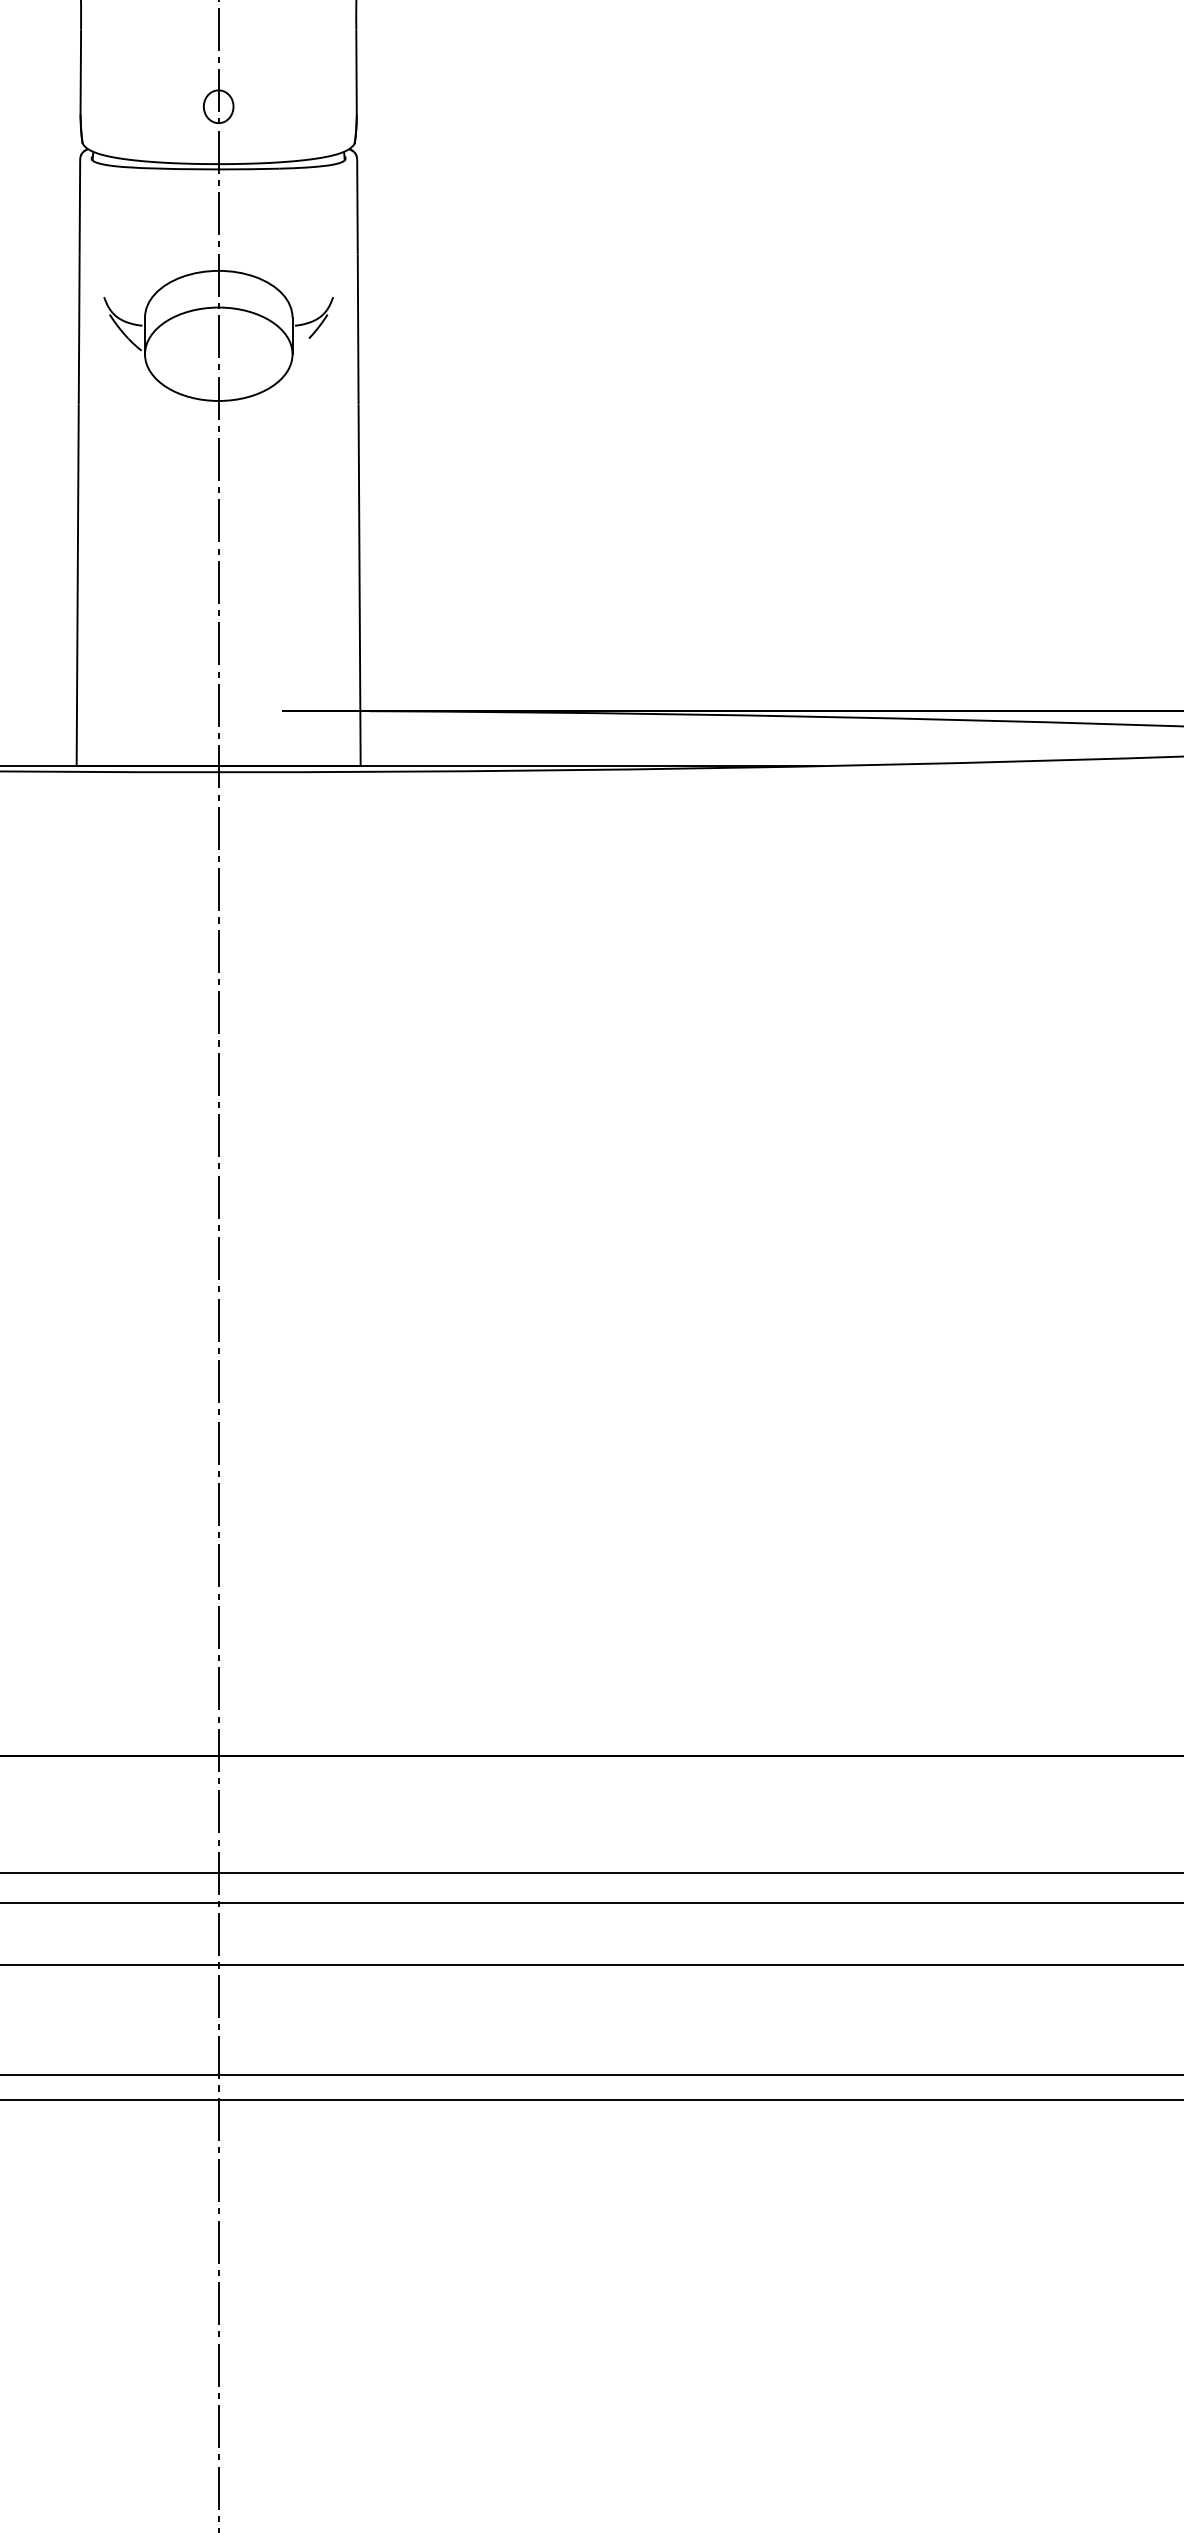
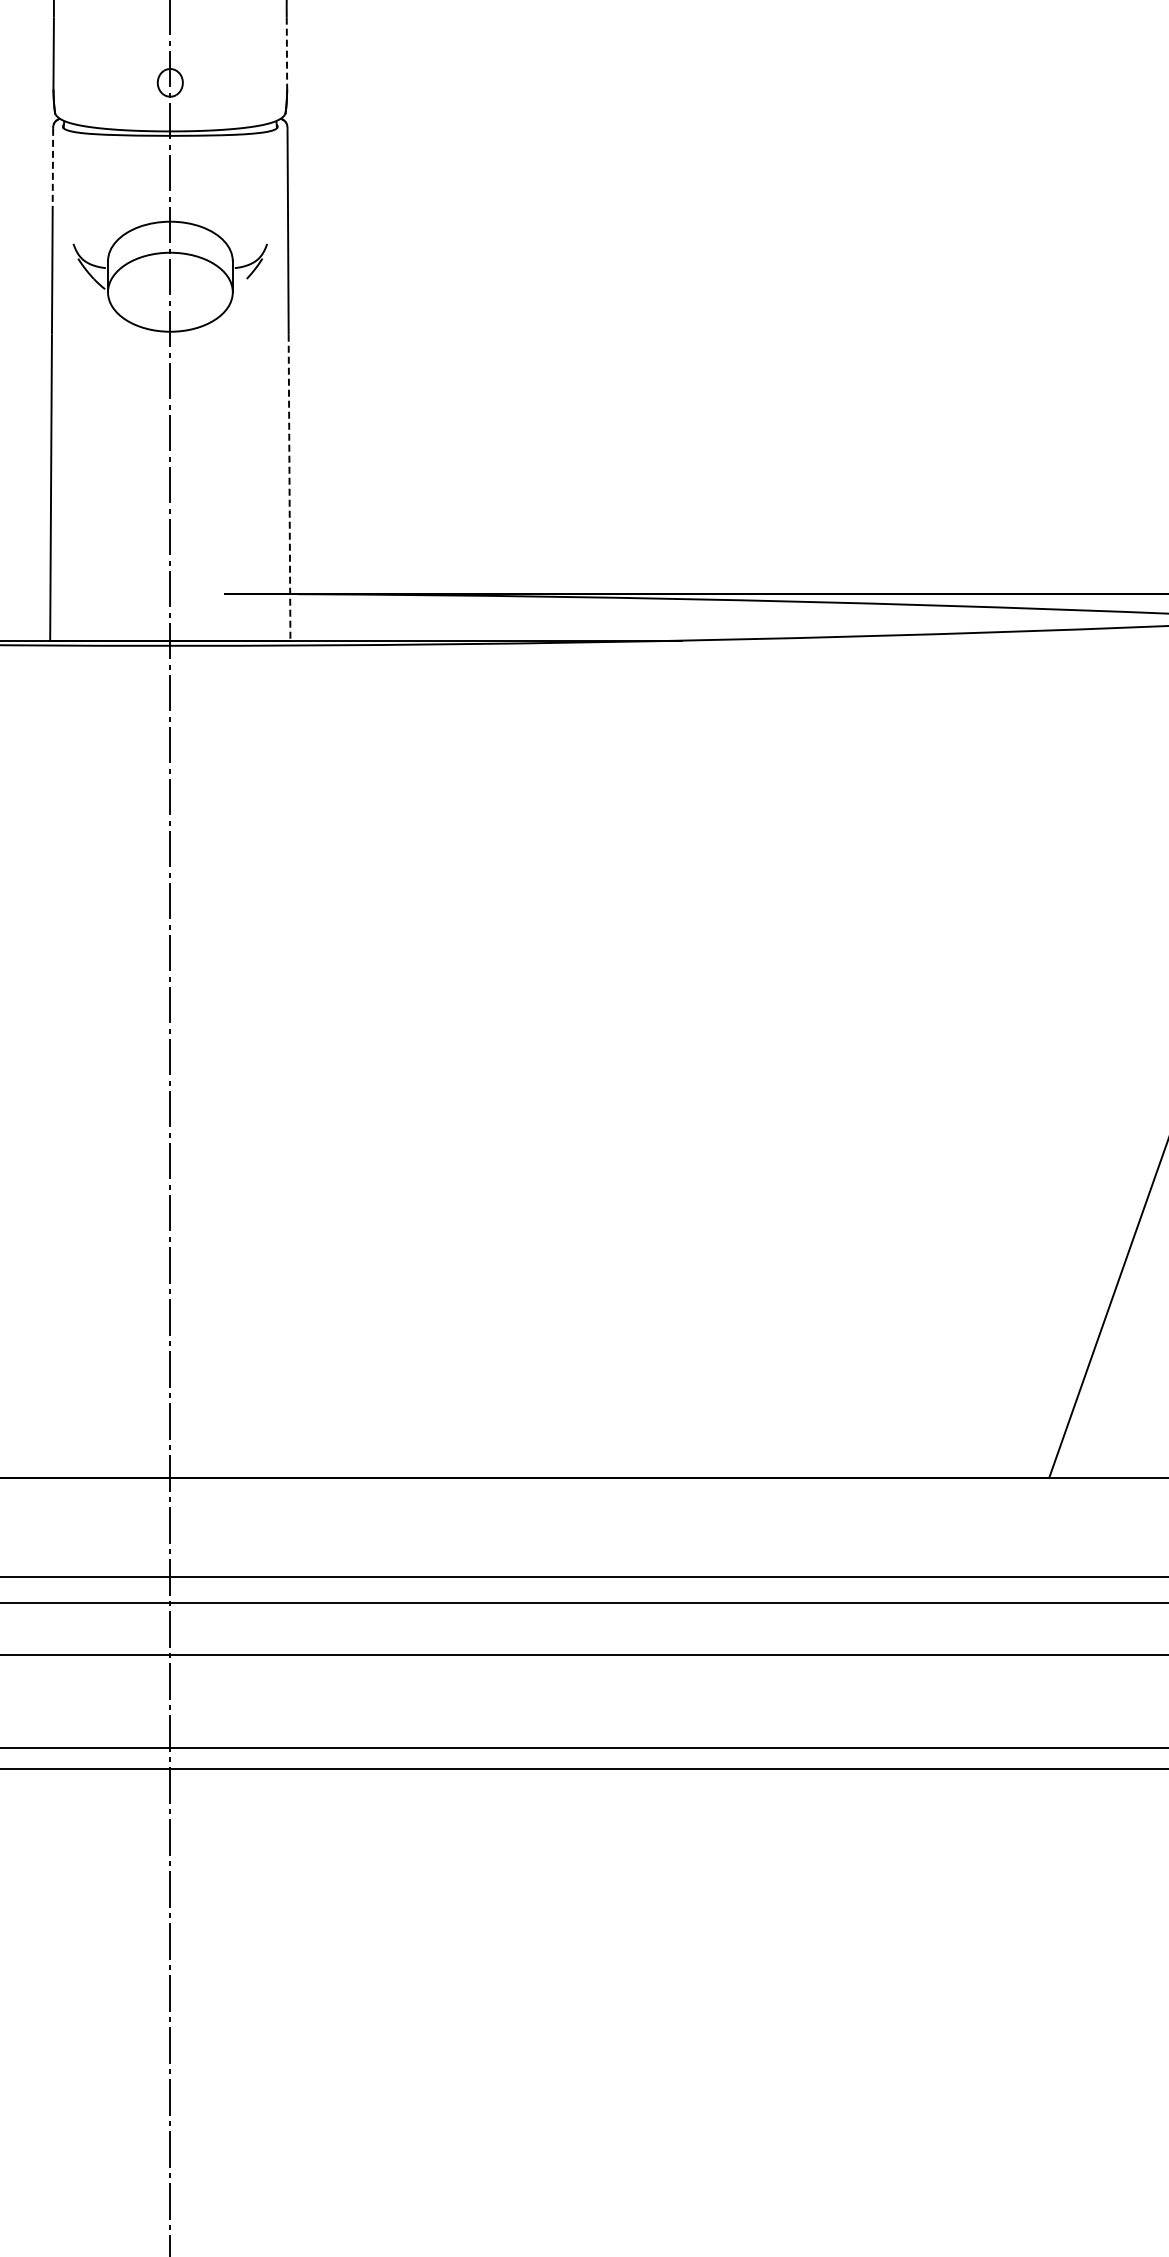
line: (356, 72) -> (286, 53), solid -> dashed
line: (79, 207) -> (52, 168), solid -> dashed
line: (359, 585) -> (289, 487), solid -> dashed

